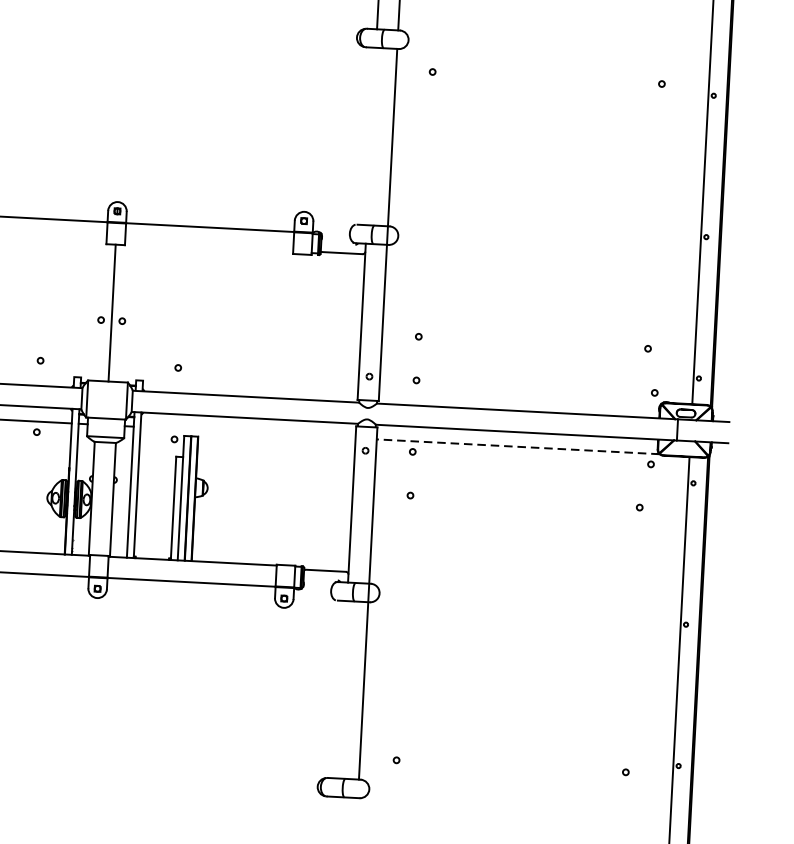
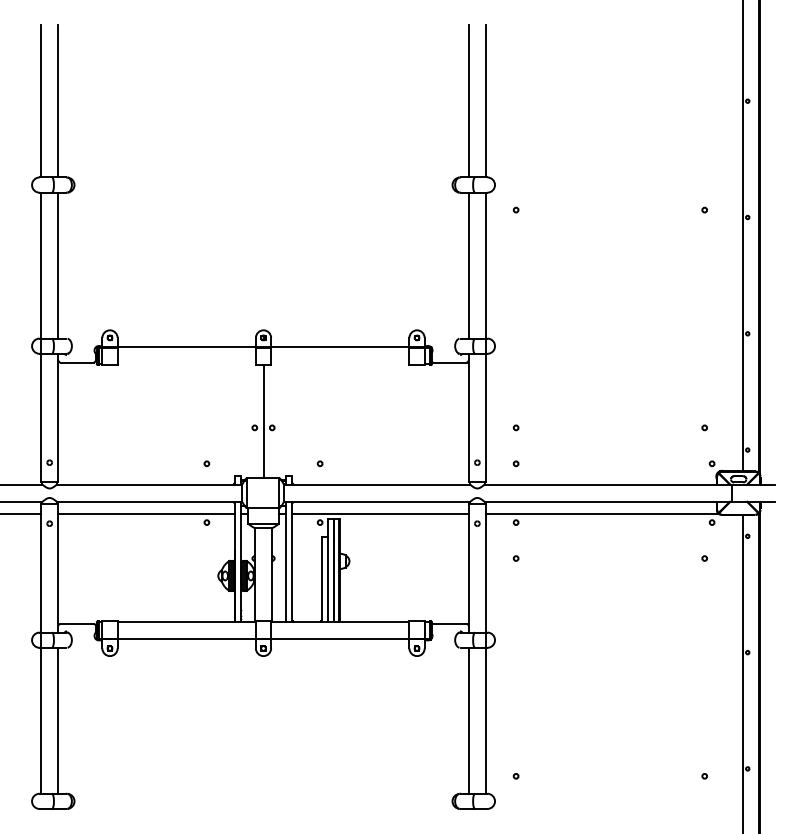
line: (371, 136) -> (468, 265), added
line: (247, 432) -> (379, 513), added
line: (517, 446) -> (601, 513), dashed -> solid
line: (342, 689) -> (468, 720), added

